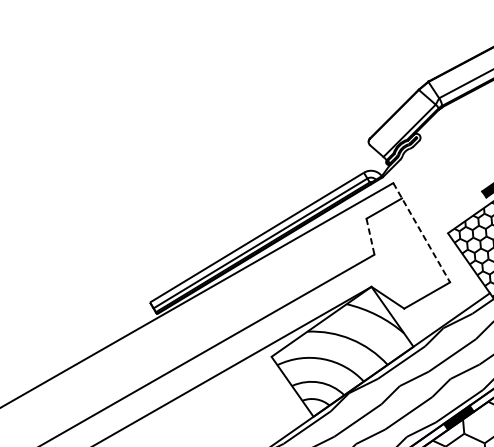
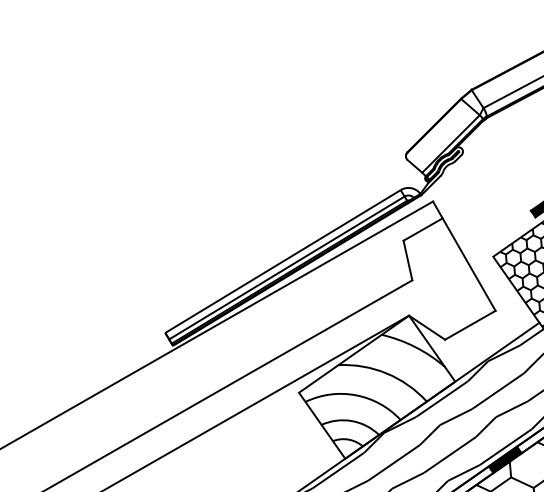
line: (421, 233) -> (464, 256), dashed -> solid
line: (371, 237) -> (408, 261), dashed -> solid

